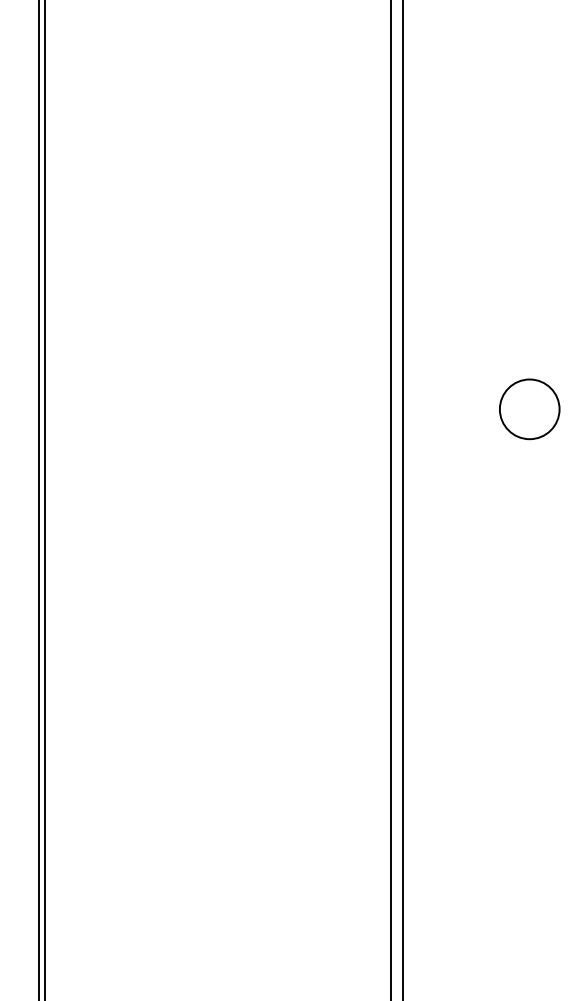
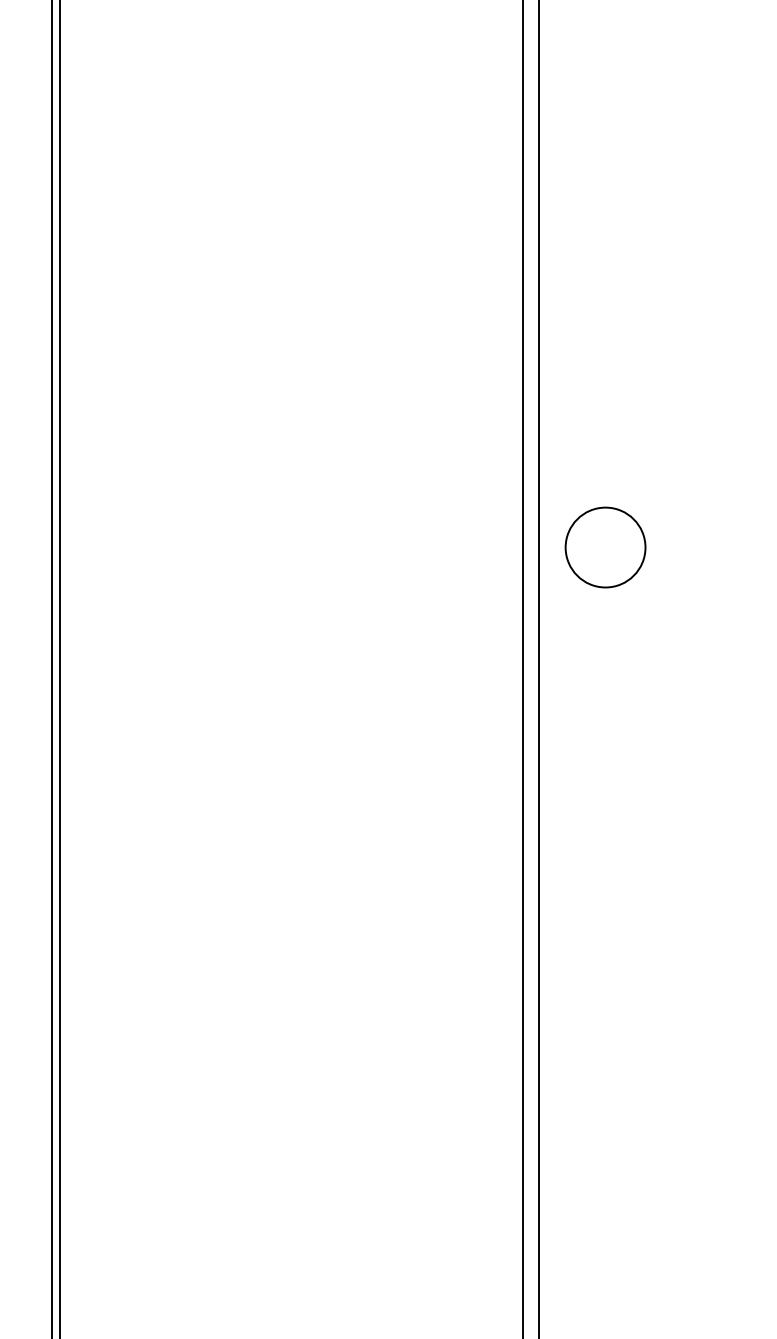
circle: (529, 409) -> (605, 547), moved

